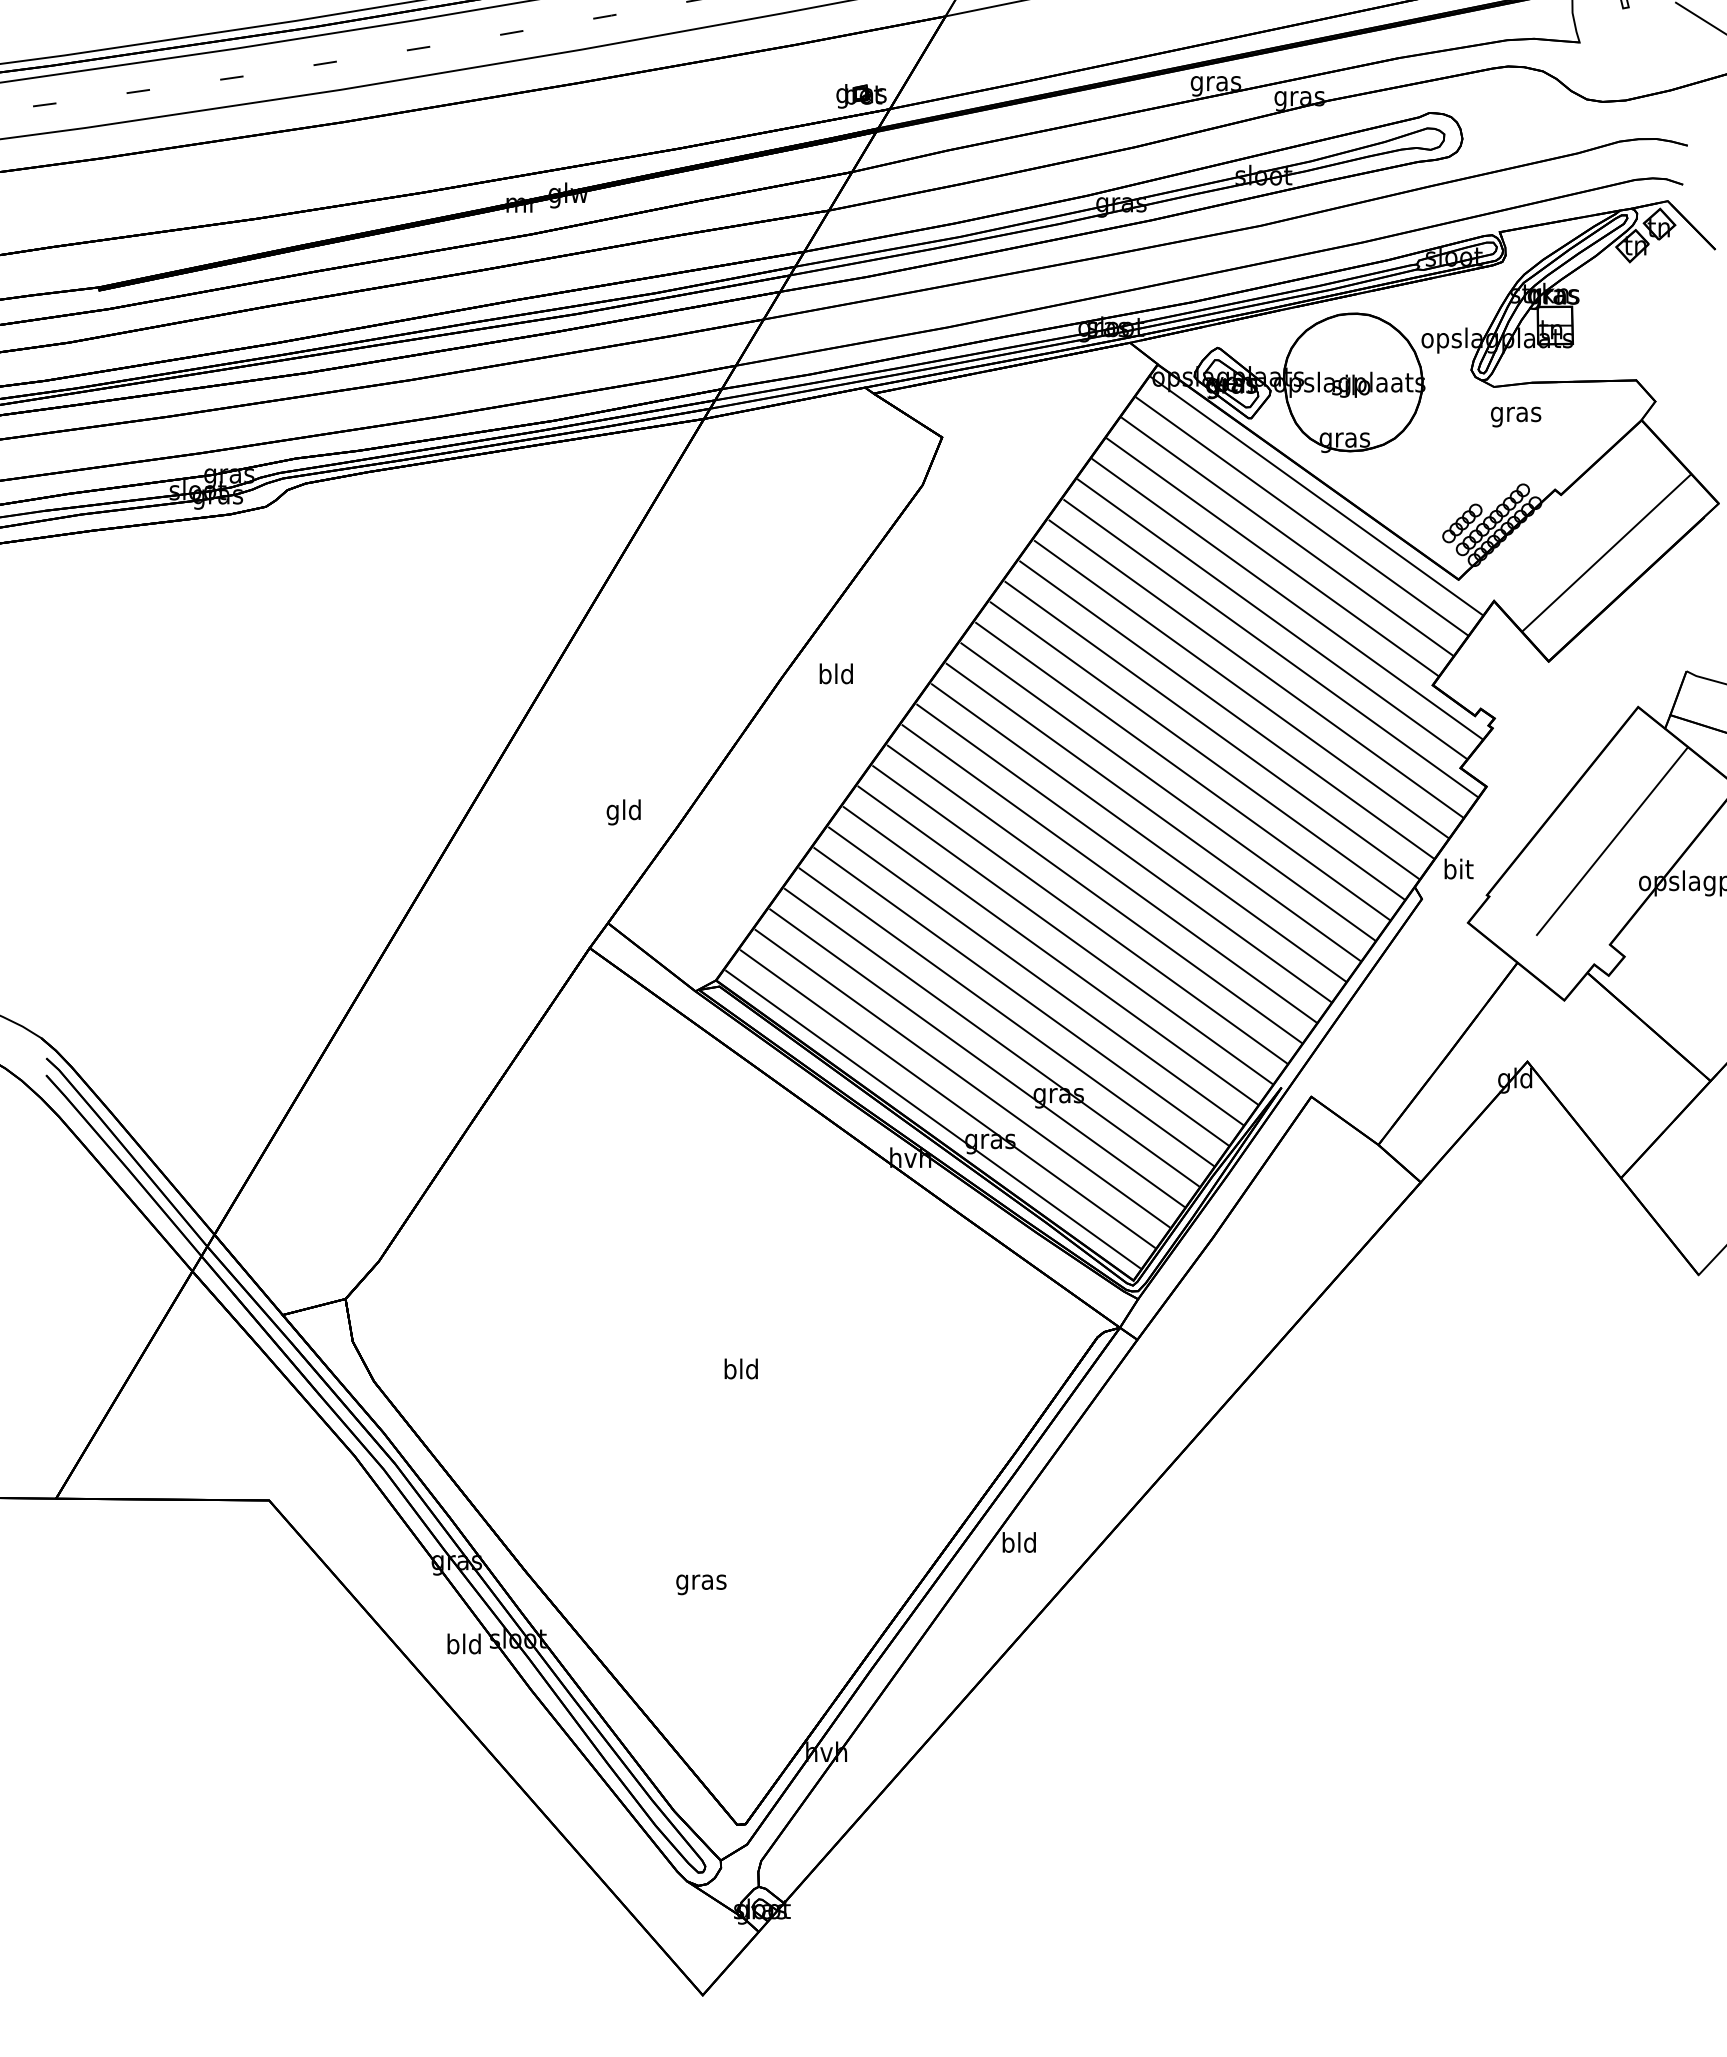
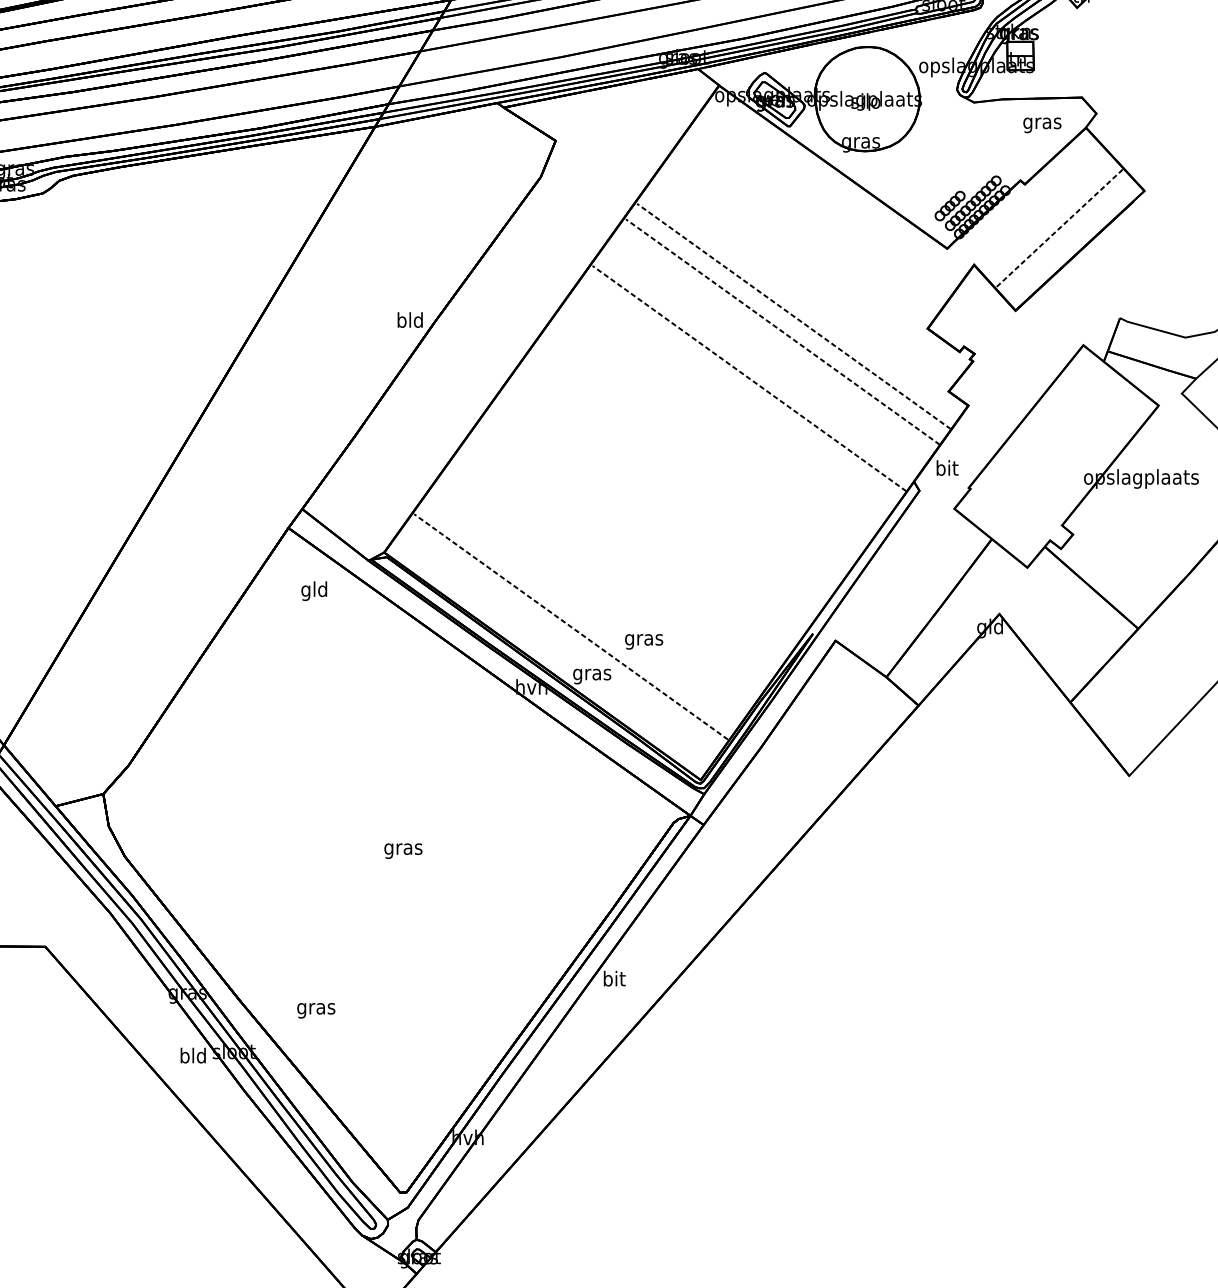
text: (1516, 416) -> (1042, 124), moved
line: (1316, 495) -> (839, 184), removed
line: (1301, 516) -> (828, 200), removed
line: (1286, 536) -> (816, 215), removed
line: (1605, 553) -> (1058, 228), solid -> dashed
line: (1272, 556) -> (806, 231), removed
line: (1287, 598) -> (817, 262), removed
line: (1272, 618) -> (806, 278), removed
line: (1271, 648) -> (805, 300), removed
line: (1256, 669) -> (794, 316), solid -> dashed
text: (835, 673) -> (409, 319), moved
line: (1241, 689) -> (782, 331), solid -> dashed
line: (1227, 709) -> (772, 347), removed
line: (1212, 730) -> (760, 363), removed
line: (1197, 751) -> (749, 378), solid -> dashed
line: (1182, 771) -> (737, 394), removed
line: (1168, 791) -> (727, 409), removed
text: (623, 812) -> (314, 591), moved
line: (1153, 812) -> (715, 425), removed
line: (1138, 832) -> (704, 440), removed
line: (1611, 841) -> (1063, 447), removed
line: (1124, 852) -> (693, 455), removed
line: (1109, 873) -> (682, 471), removed
line: (1094, 893) -> (671, 486), removed
line: (1080, 914) -> (660, 502), removed
line: (1065, 934) -> (649, 517), removed
line: (1050, 955) -> (637, 533), removed
line: (1035, 975) -> (626, 548), removed
line: (1021, 996) -> (615, 564), removed
line: (1006, 1016) -> (604, 579), removed
line: (991, 1037) -> (593, 595), removed
line: (977, 1057) -> (582, 610), removed
line: (962, 1078) -> (571, 626), solid -> dashed
line: (947, 1098) -> (559, 642), removed
line: (933, 1119) -> (549, 657), removed
text: (741, 1371) -> (403, 849), bld -> gras
text: (1018, 1542) -> (613, 978), bld -> bit
text: (701, 1584) -> (316, 1010), moved

